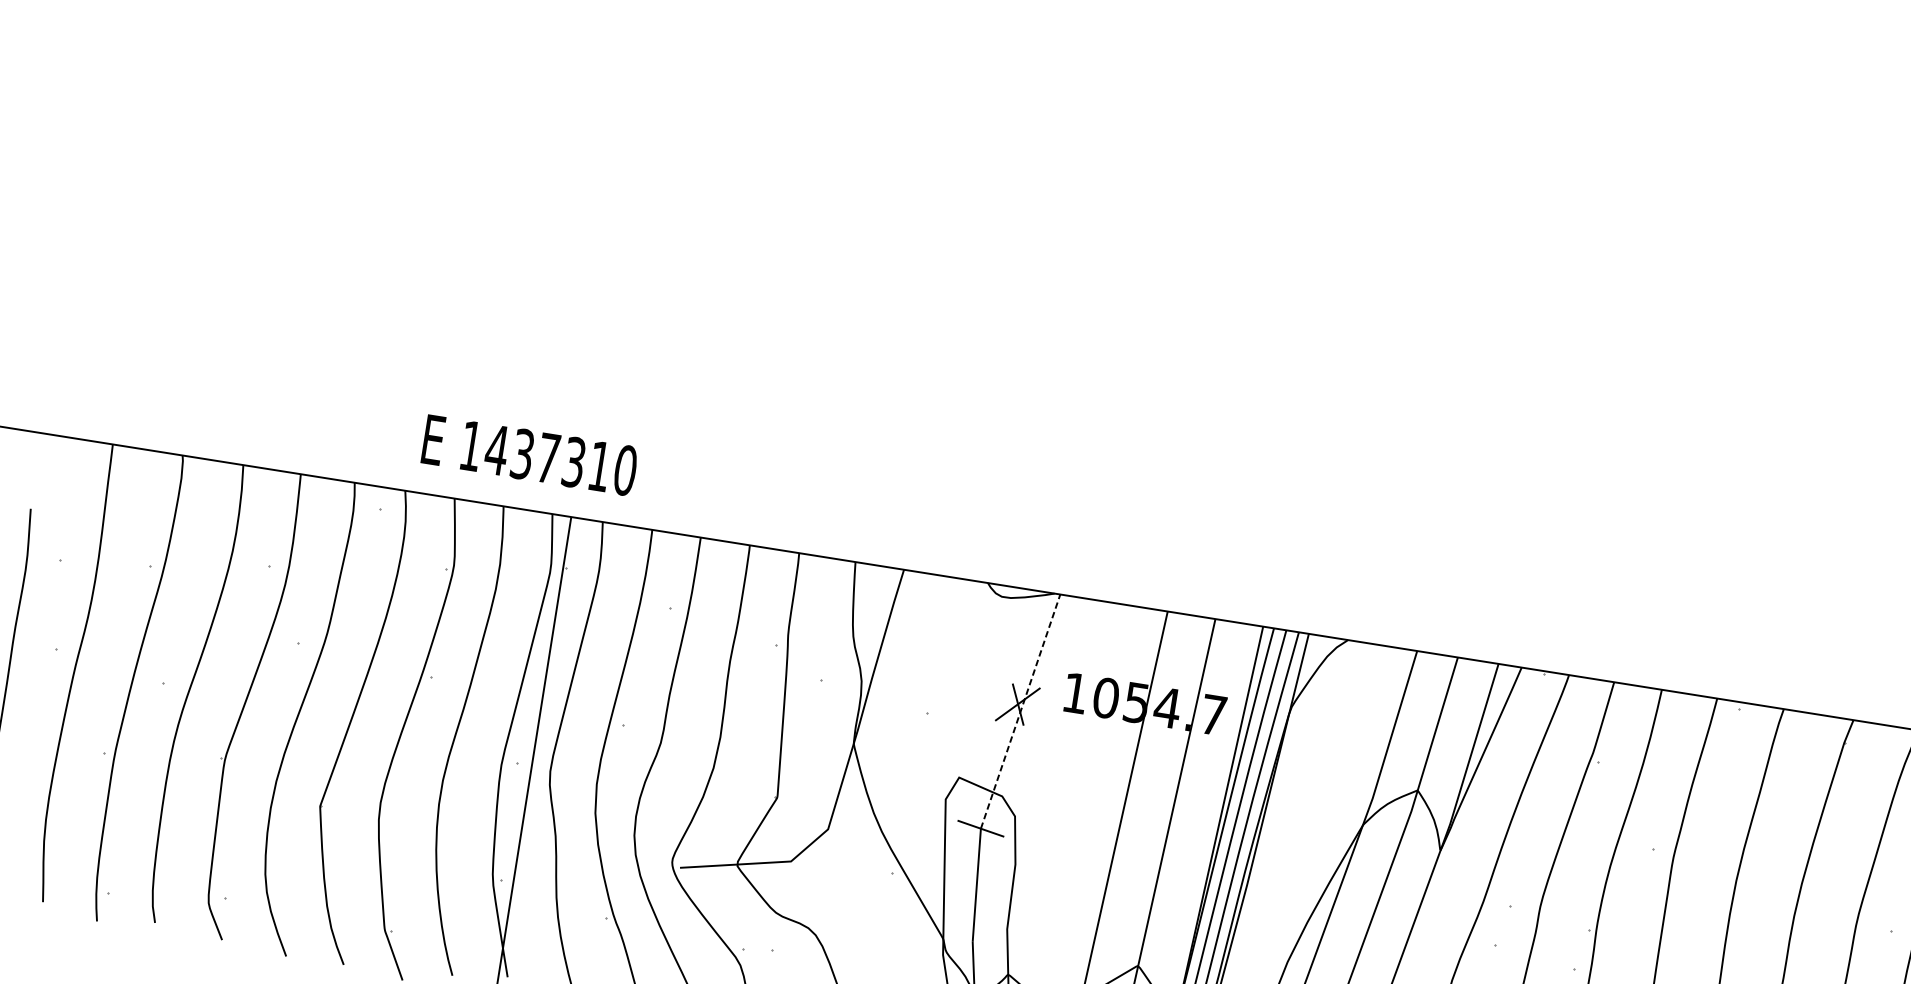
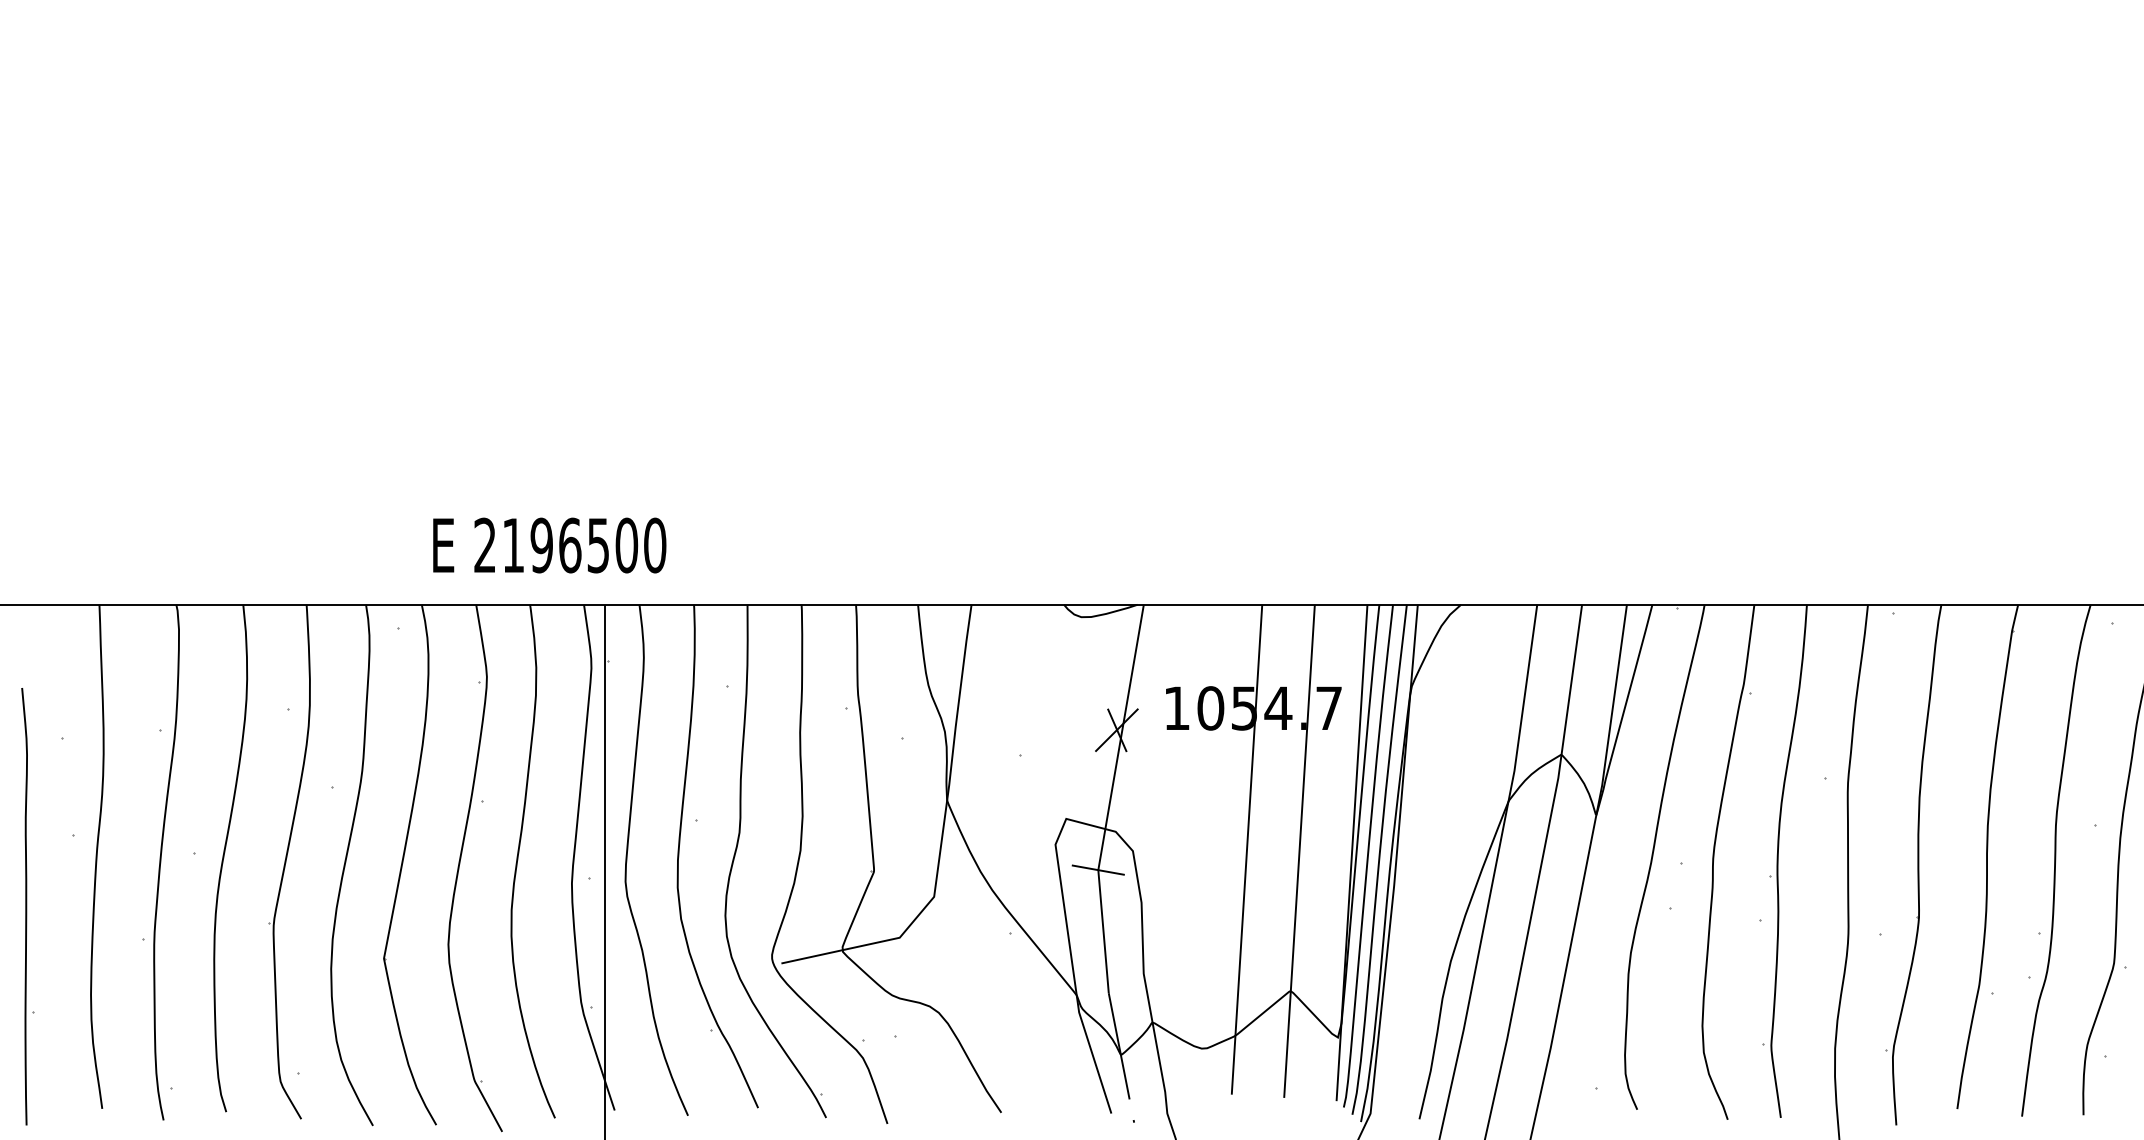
text: (536, 456) -> (556, 545), 1437310 -> 2196500
line: (1020, 711) -> (1121, 737), dashed -> solid

